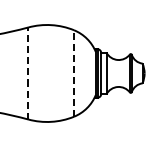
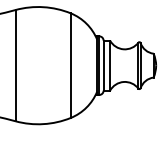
line: (28, 73) -> (15, 65), dashed -> solid
line: (74, 73) -> (71, 65), dashed -> solid

